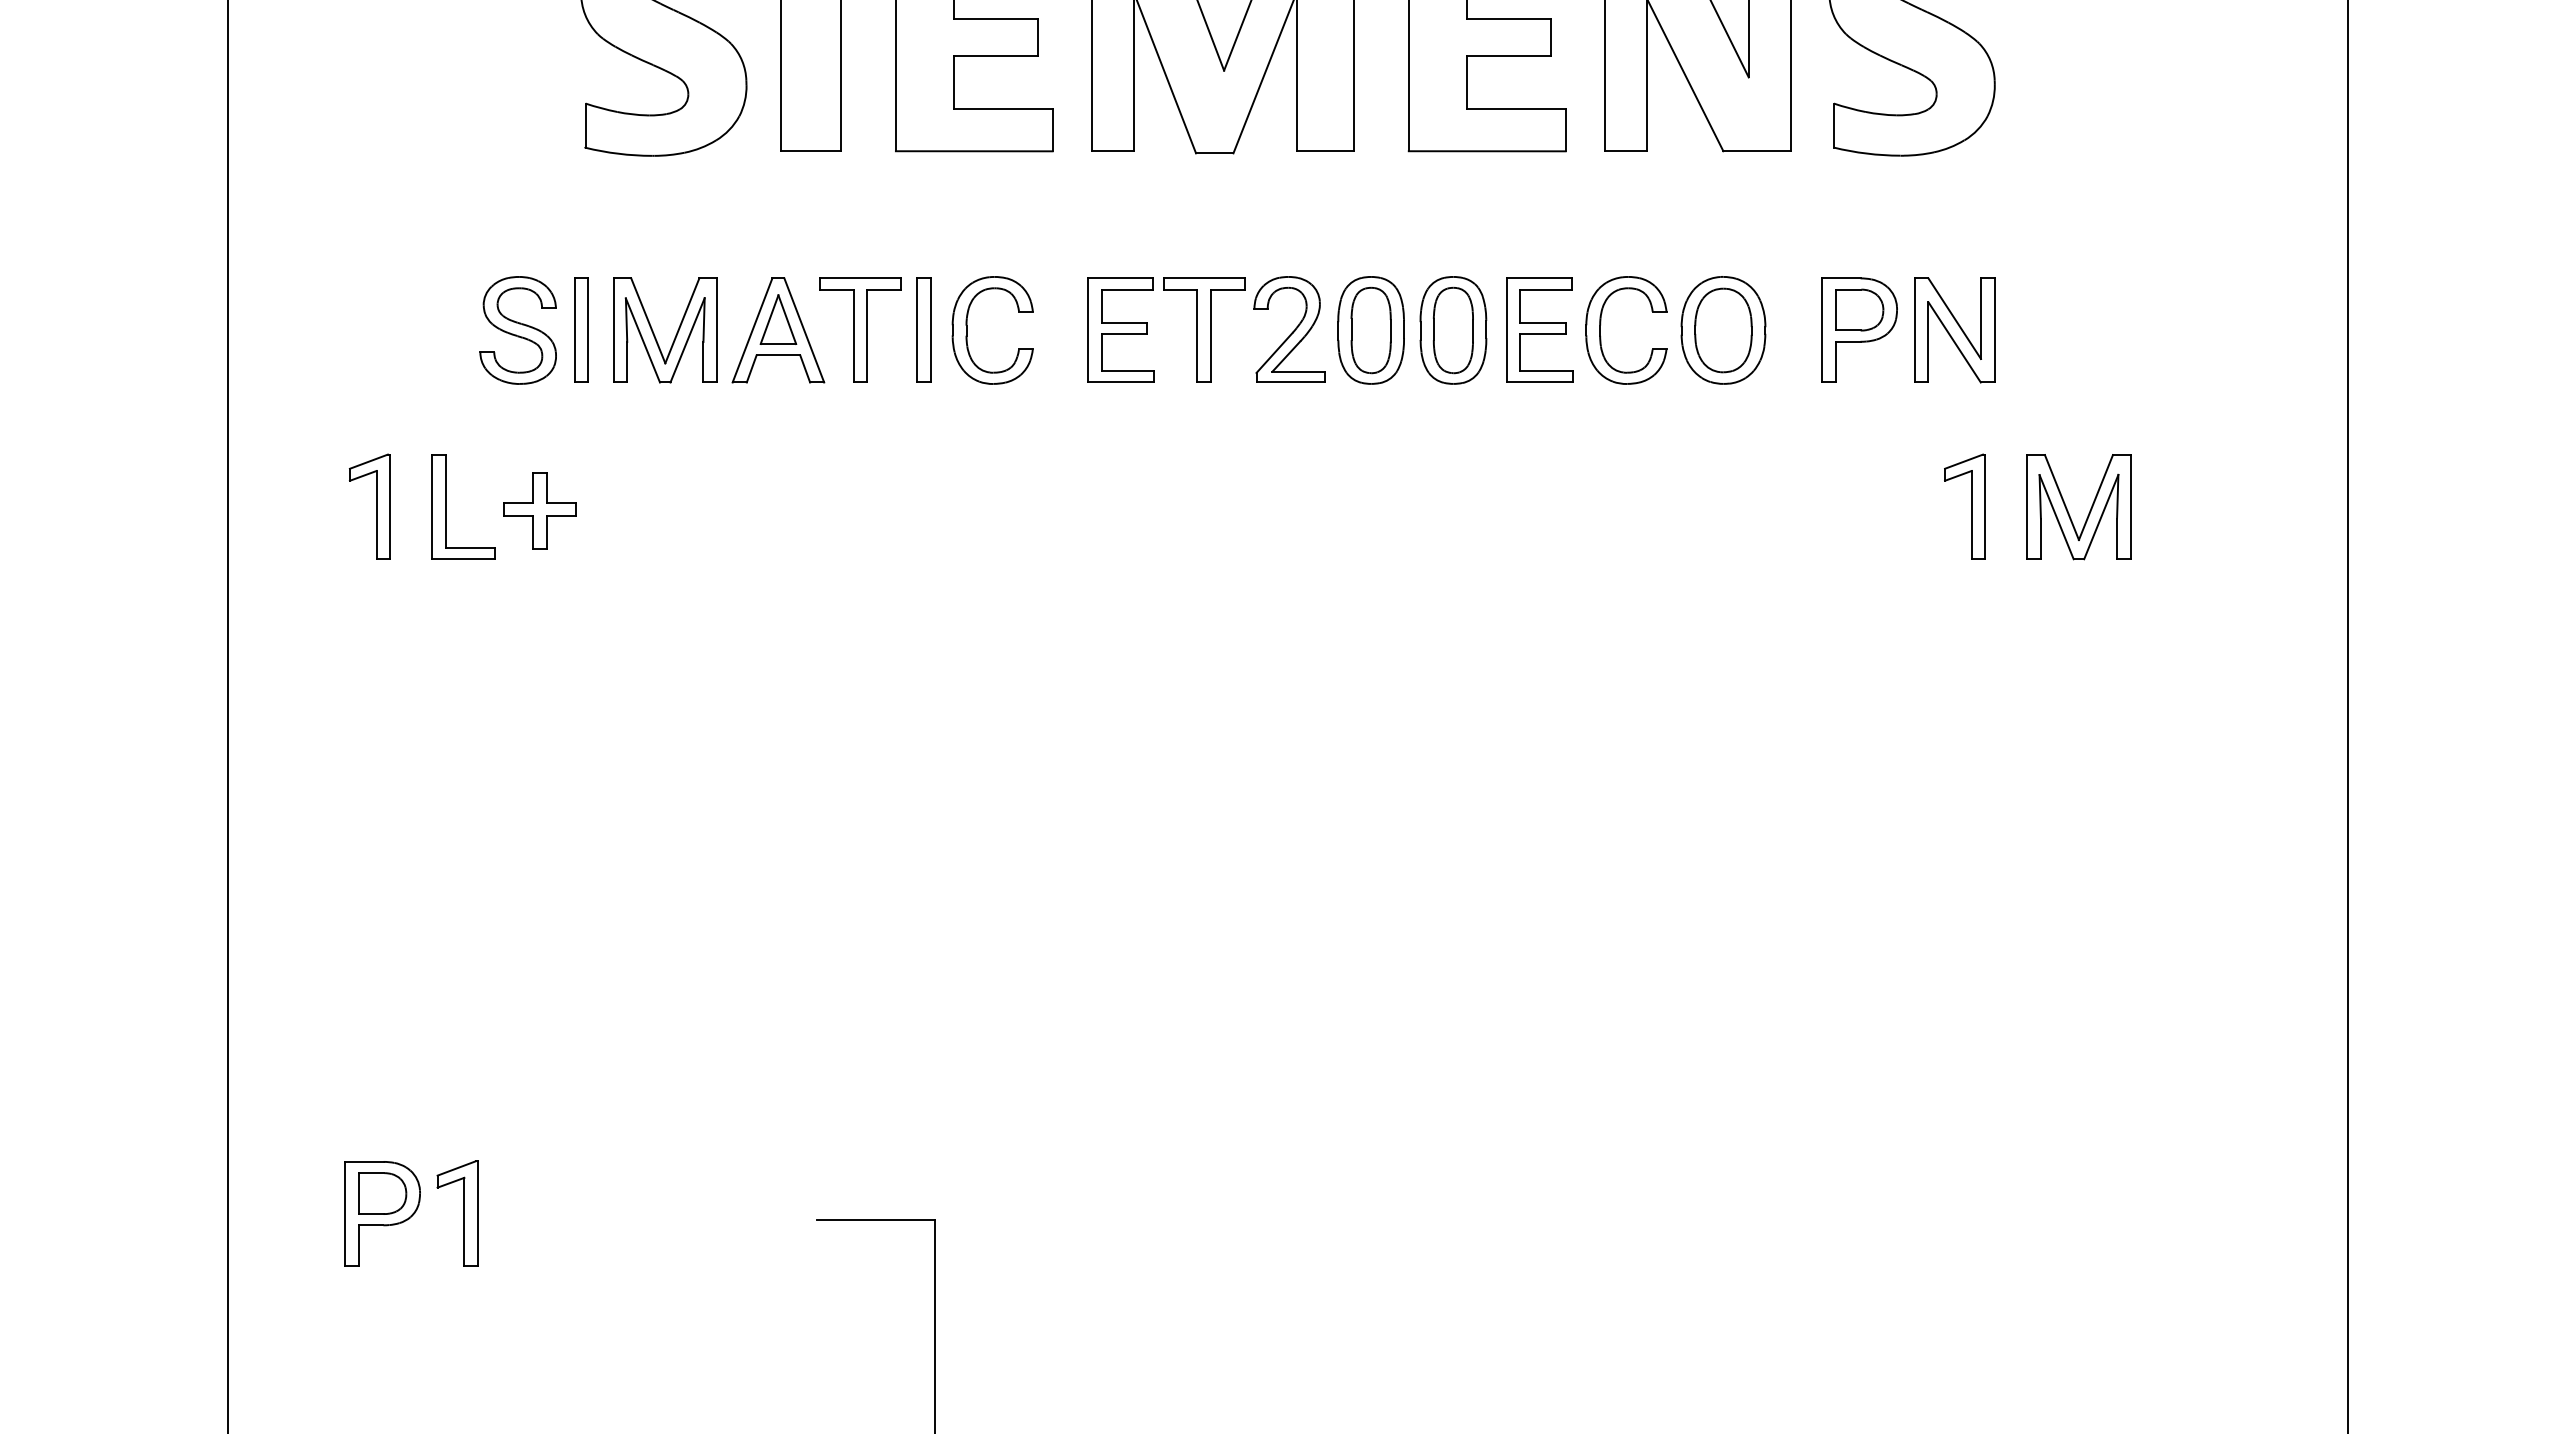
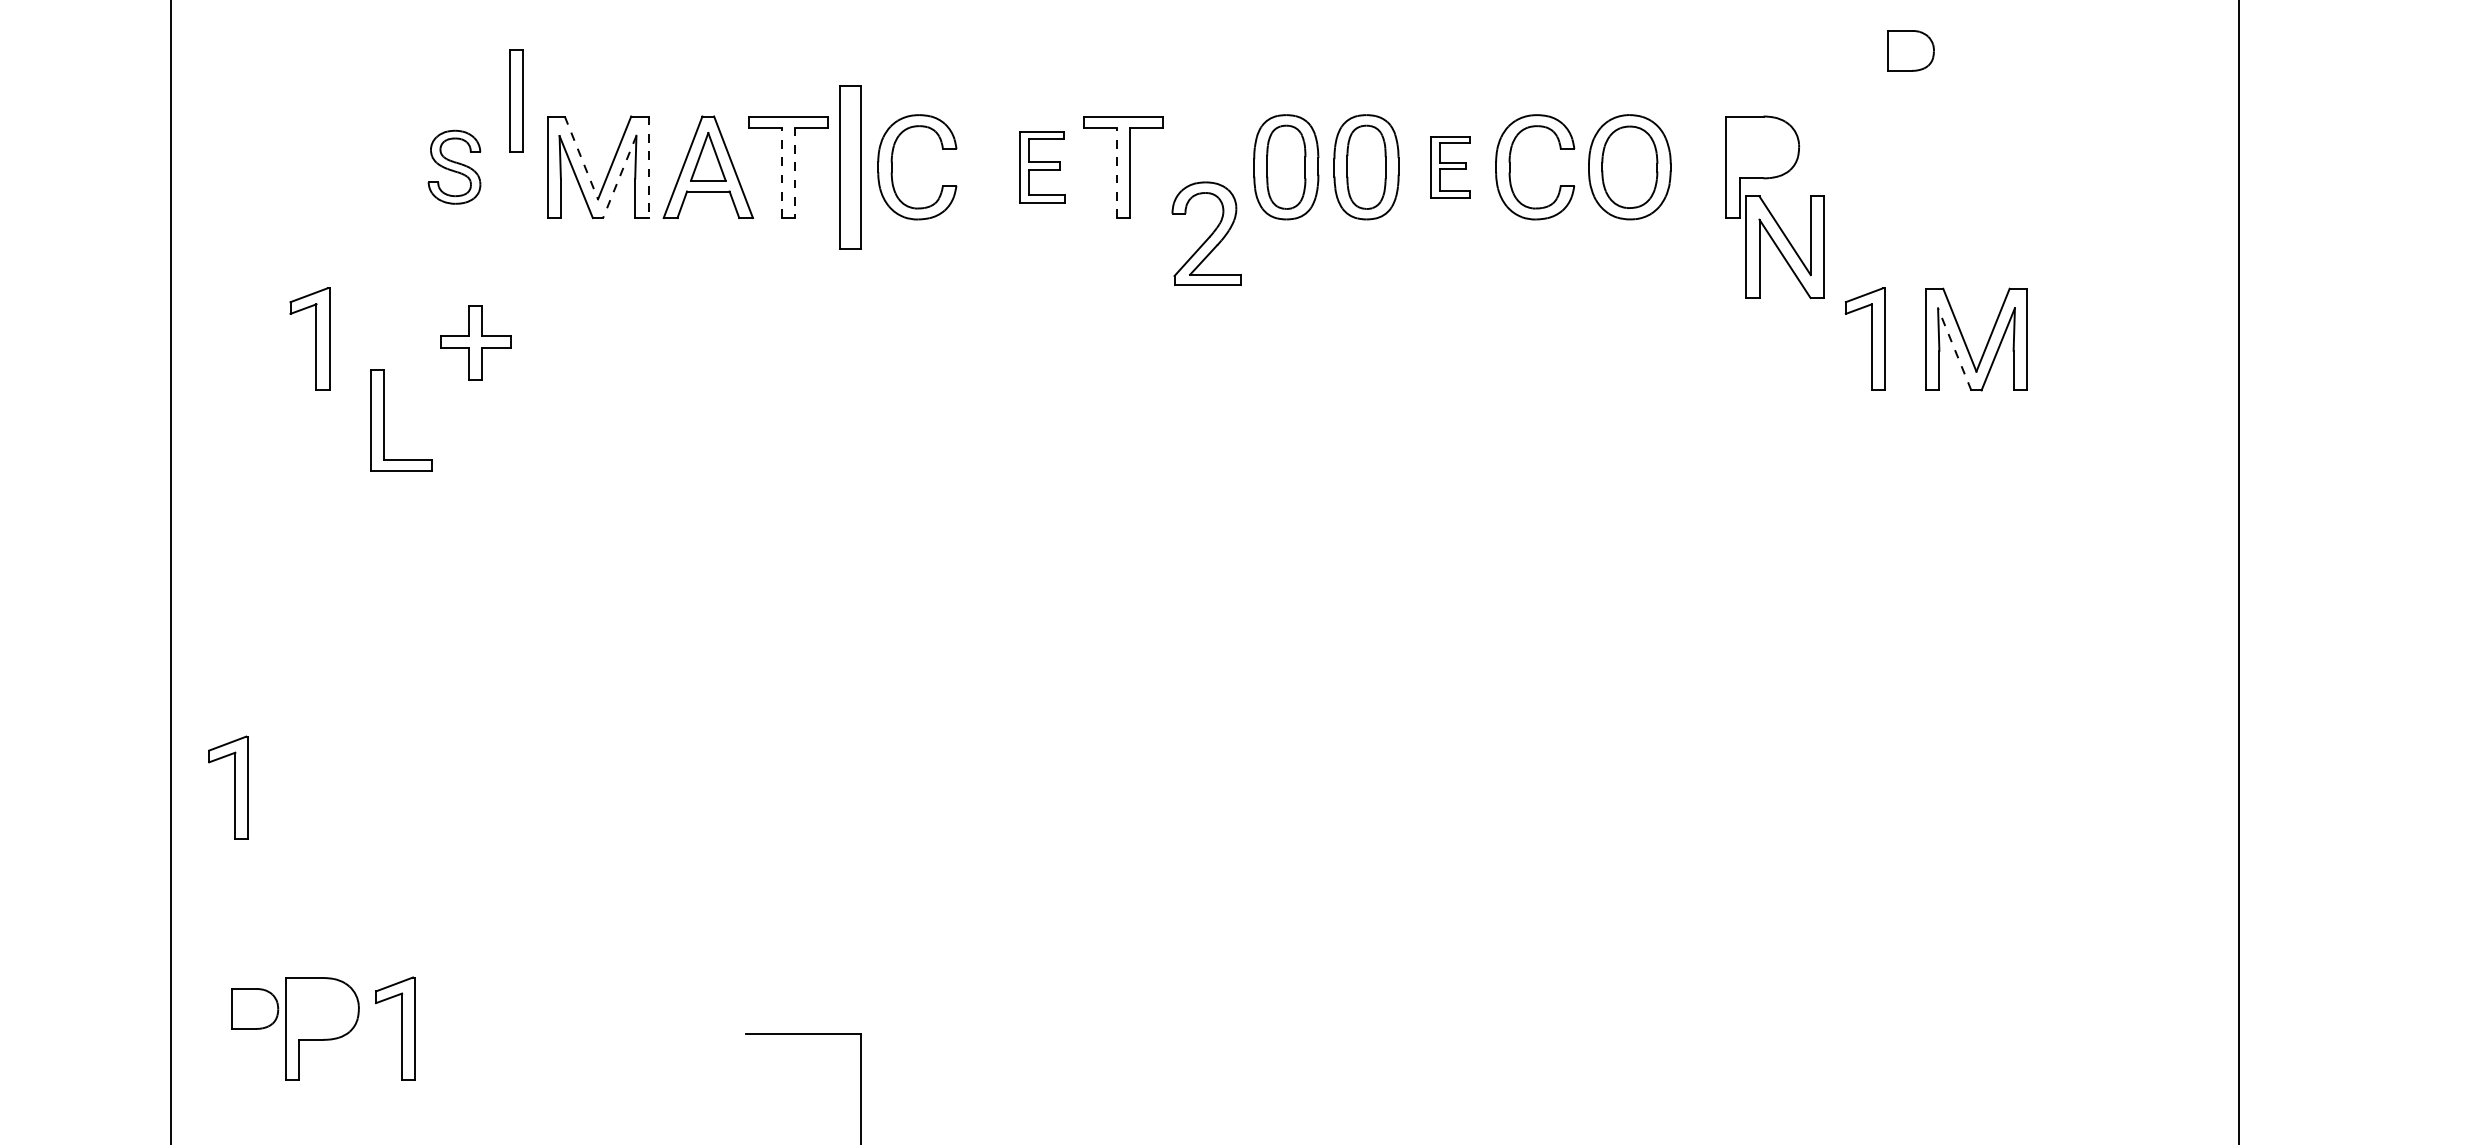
part: (1859, 309) -> (1910, 50), moved
line: (648, 320) -> (581, 157), solid -> dashed
part: (581, 329) -> (516, 100), moved
part: (923, 329) -> (849, 166), size x1.6
part: (1120, 329) -> (1041, 166), size x0.7
part: (1289, 329) -> (1206, 233), moved
part: (1539, 329) -> (1450, 166), size x0.6
part: (517, 330) -> (453, 167), size x0.7
line: (717, 330) -> (648, 167), solid -> dashed
part: (1954, 330) -> (1784, 247), moved
line: (853, 335) -> (781, 172), solid -> dashed
line: (1197, 335) -> (1116, 172), solid -> dashed
line: (867, 336) -> (795, 173), solid -> dashed
line: (687, 340) -> (619, 177), solid -> dashed
part: (446, 506) -> (384, 419), moved
line: (2056, 516) -> (1954, 348), solid -> dashed
part: (286, 966) -> (228, 787), added
part: (382, 1193) -> (254, 1008), moved

